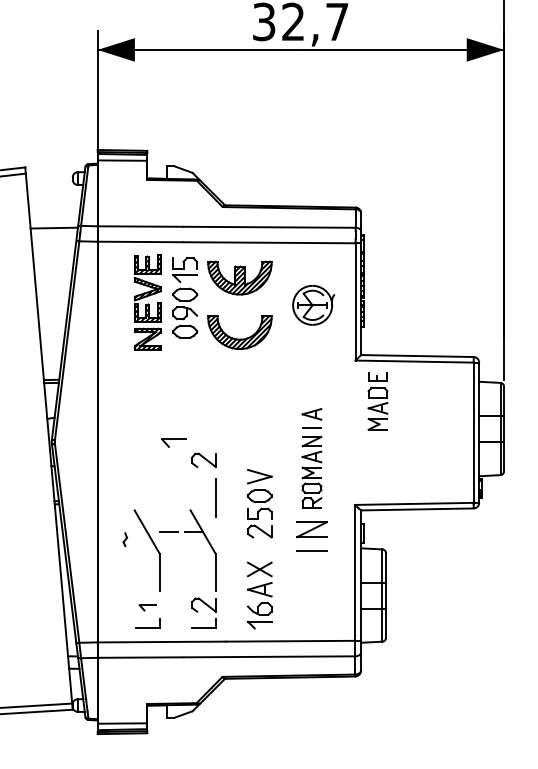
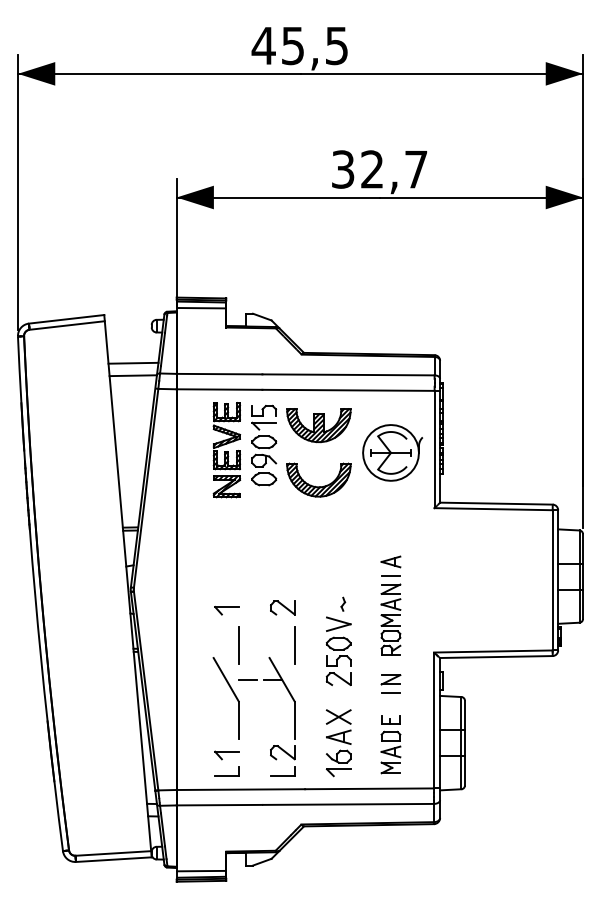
line: (54, 214) -> (133, 362), added
part: (313, 304) -> (392, 452), size x1.43
part: (377, 400) -> (390, 744), moved
part: (173, 442) -> (226, 610), moved
line: (159, 497) -> (238, 645), added
part: (311, 535) -> (390, 683), size x0.62
part: (125, 538) -> (343, 603), moved
part: (147, 607) -> (226, 755), size x1.43

